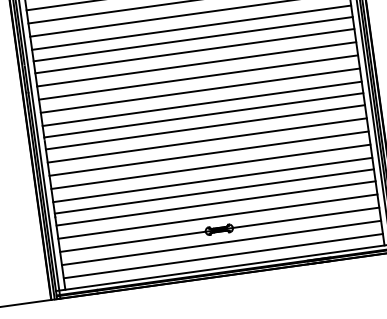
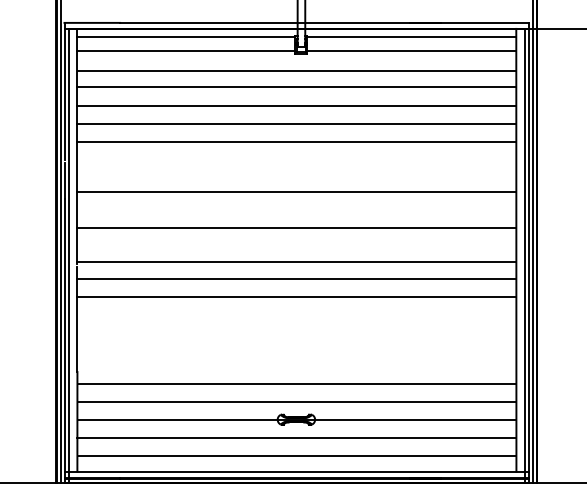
line: (192, 39) -> (296, 157), removed
line: (194, 51) -> (296, 174), removed
line: (198, 77) -> (296, 210), removed
line: (201, 103) -> (296, 246), removed
line: (208, 154) -> (296, 315), removed
line: (210, 167) -> (296, 333), removed
line: (212, 180) -> (296, 351), removed
line: (214, 191) -> (296, 367), removed

